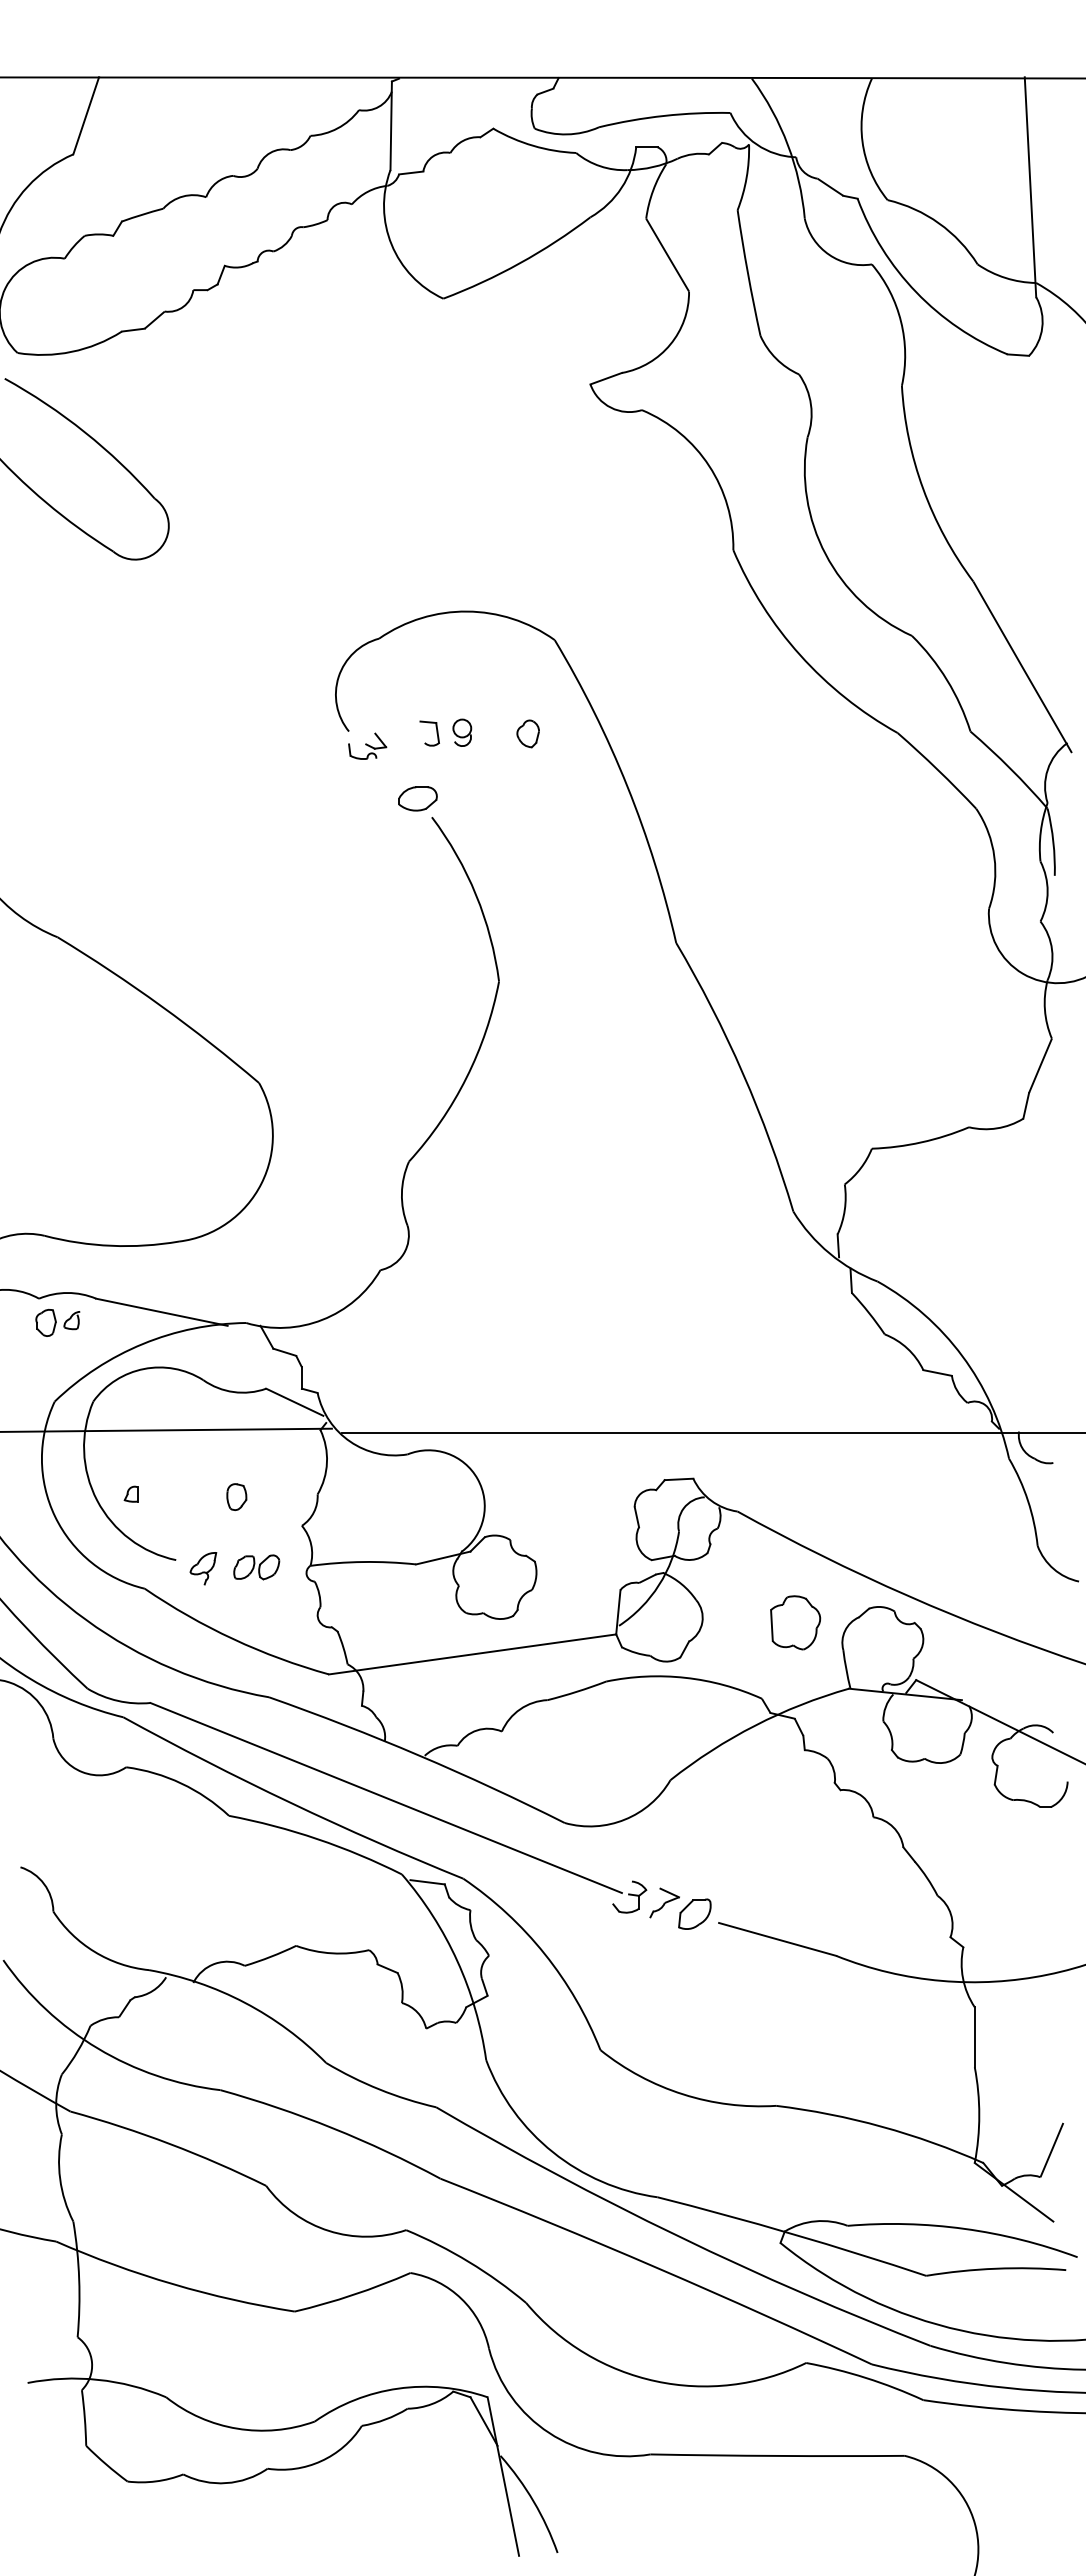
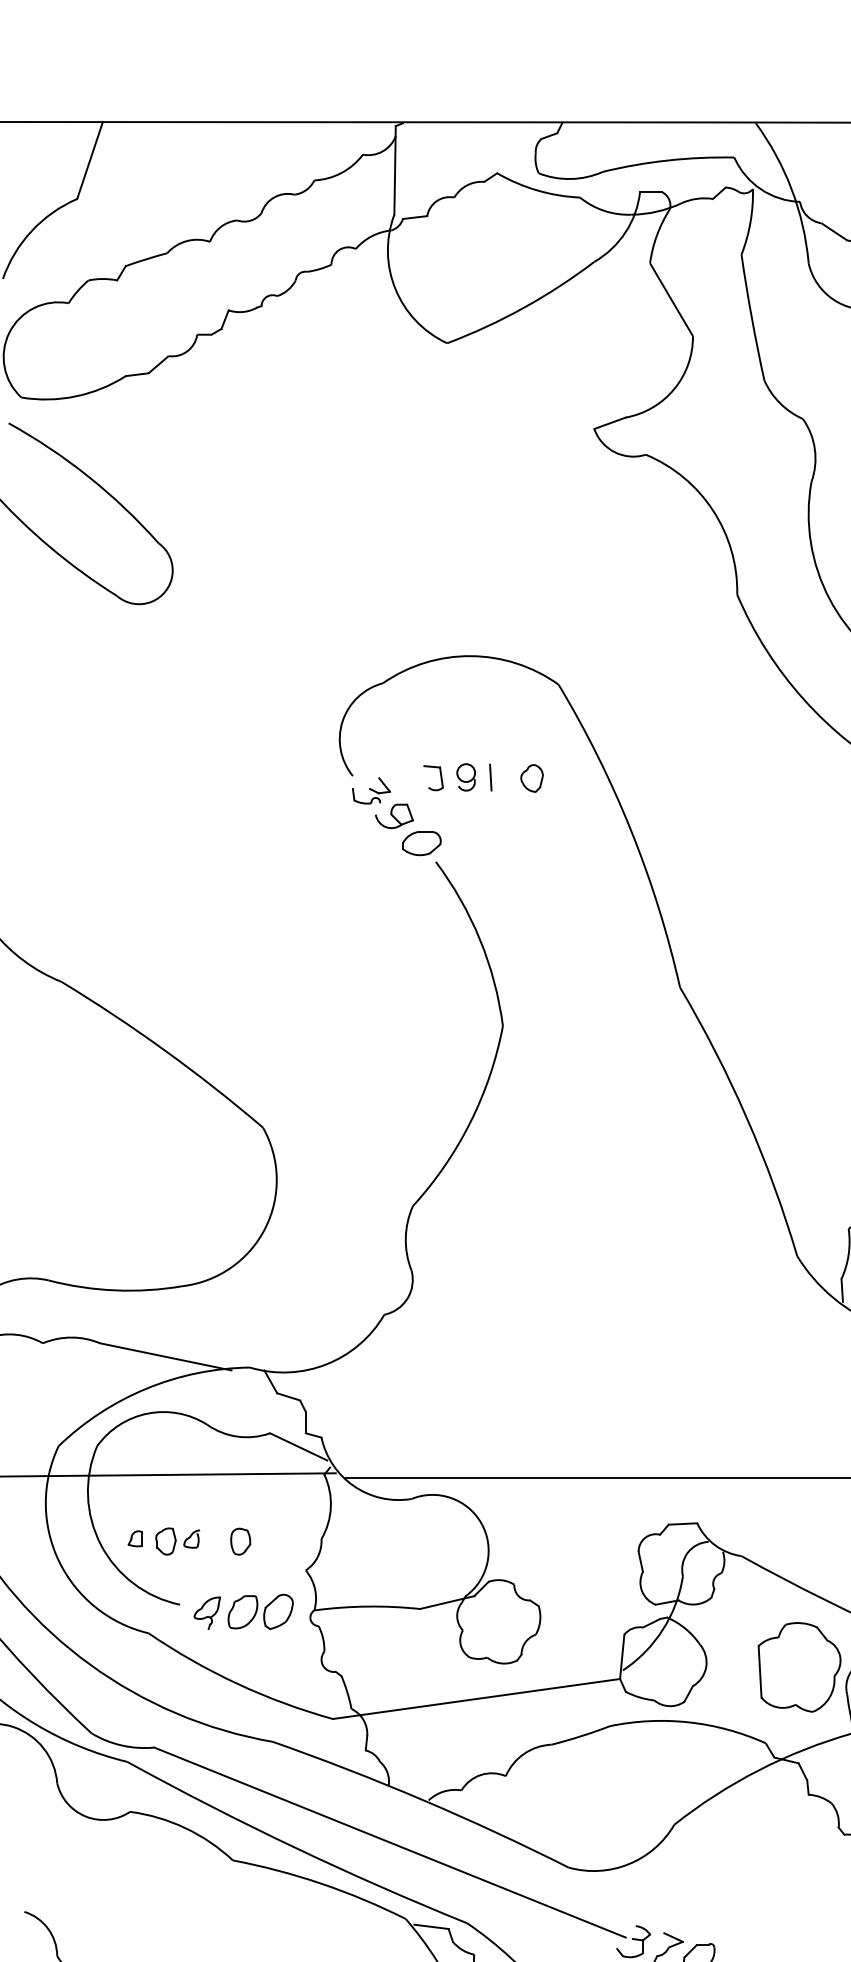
line: (486, 732) -> (490, 777), added
part: (390, 771) -> (394, 816), added
part: (57, 1322) -> (177, 1541), moved
part: (256, 1567) -> (260, 1612), size x1.43
part: (795, 1622) -> (799, 1667), size x1.67

